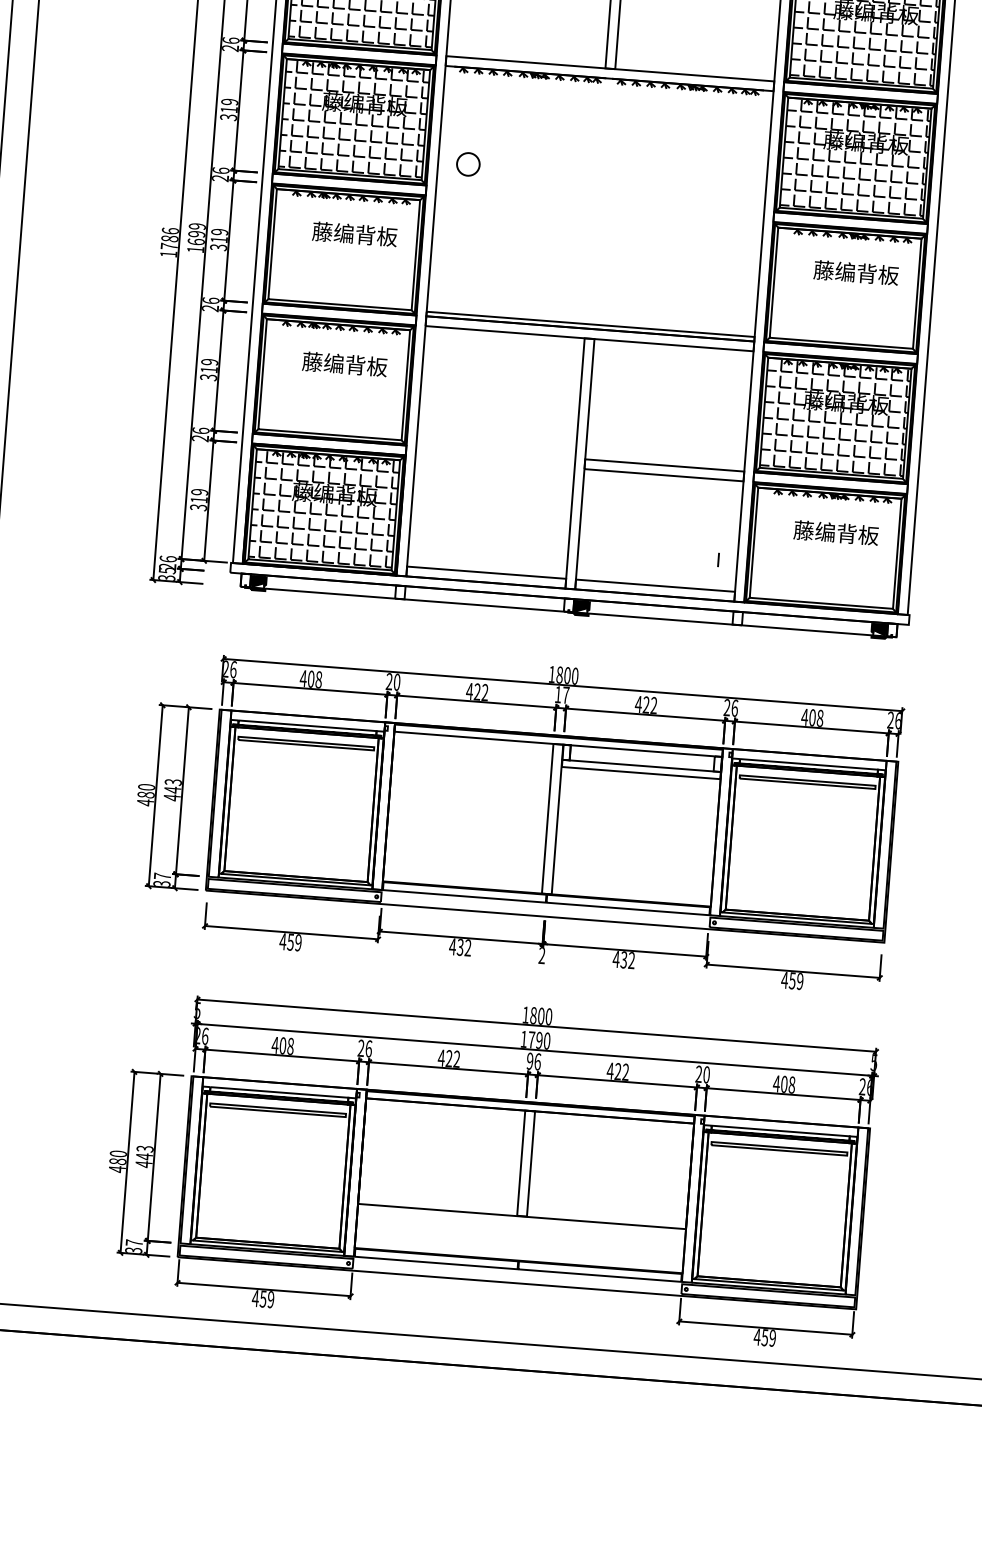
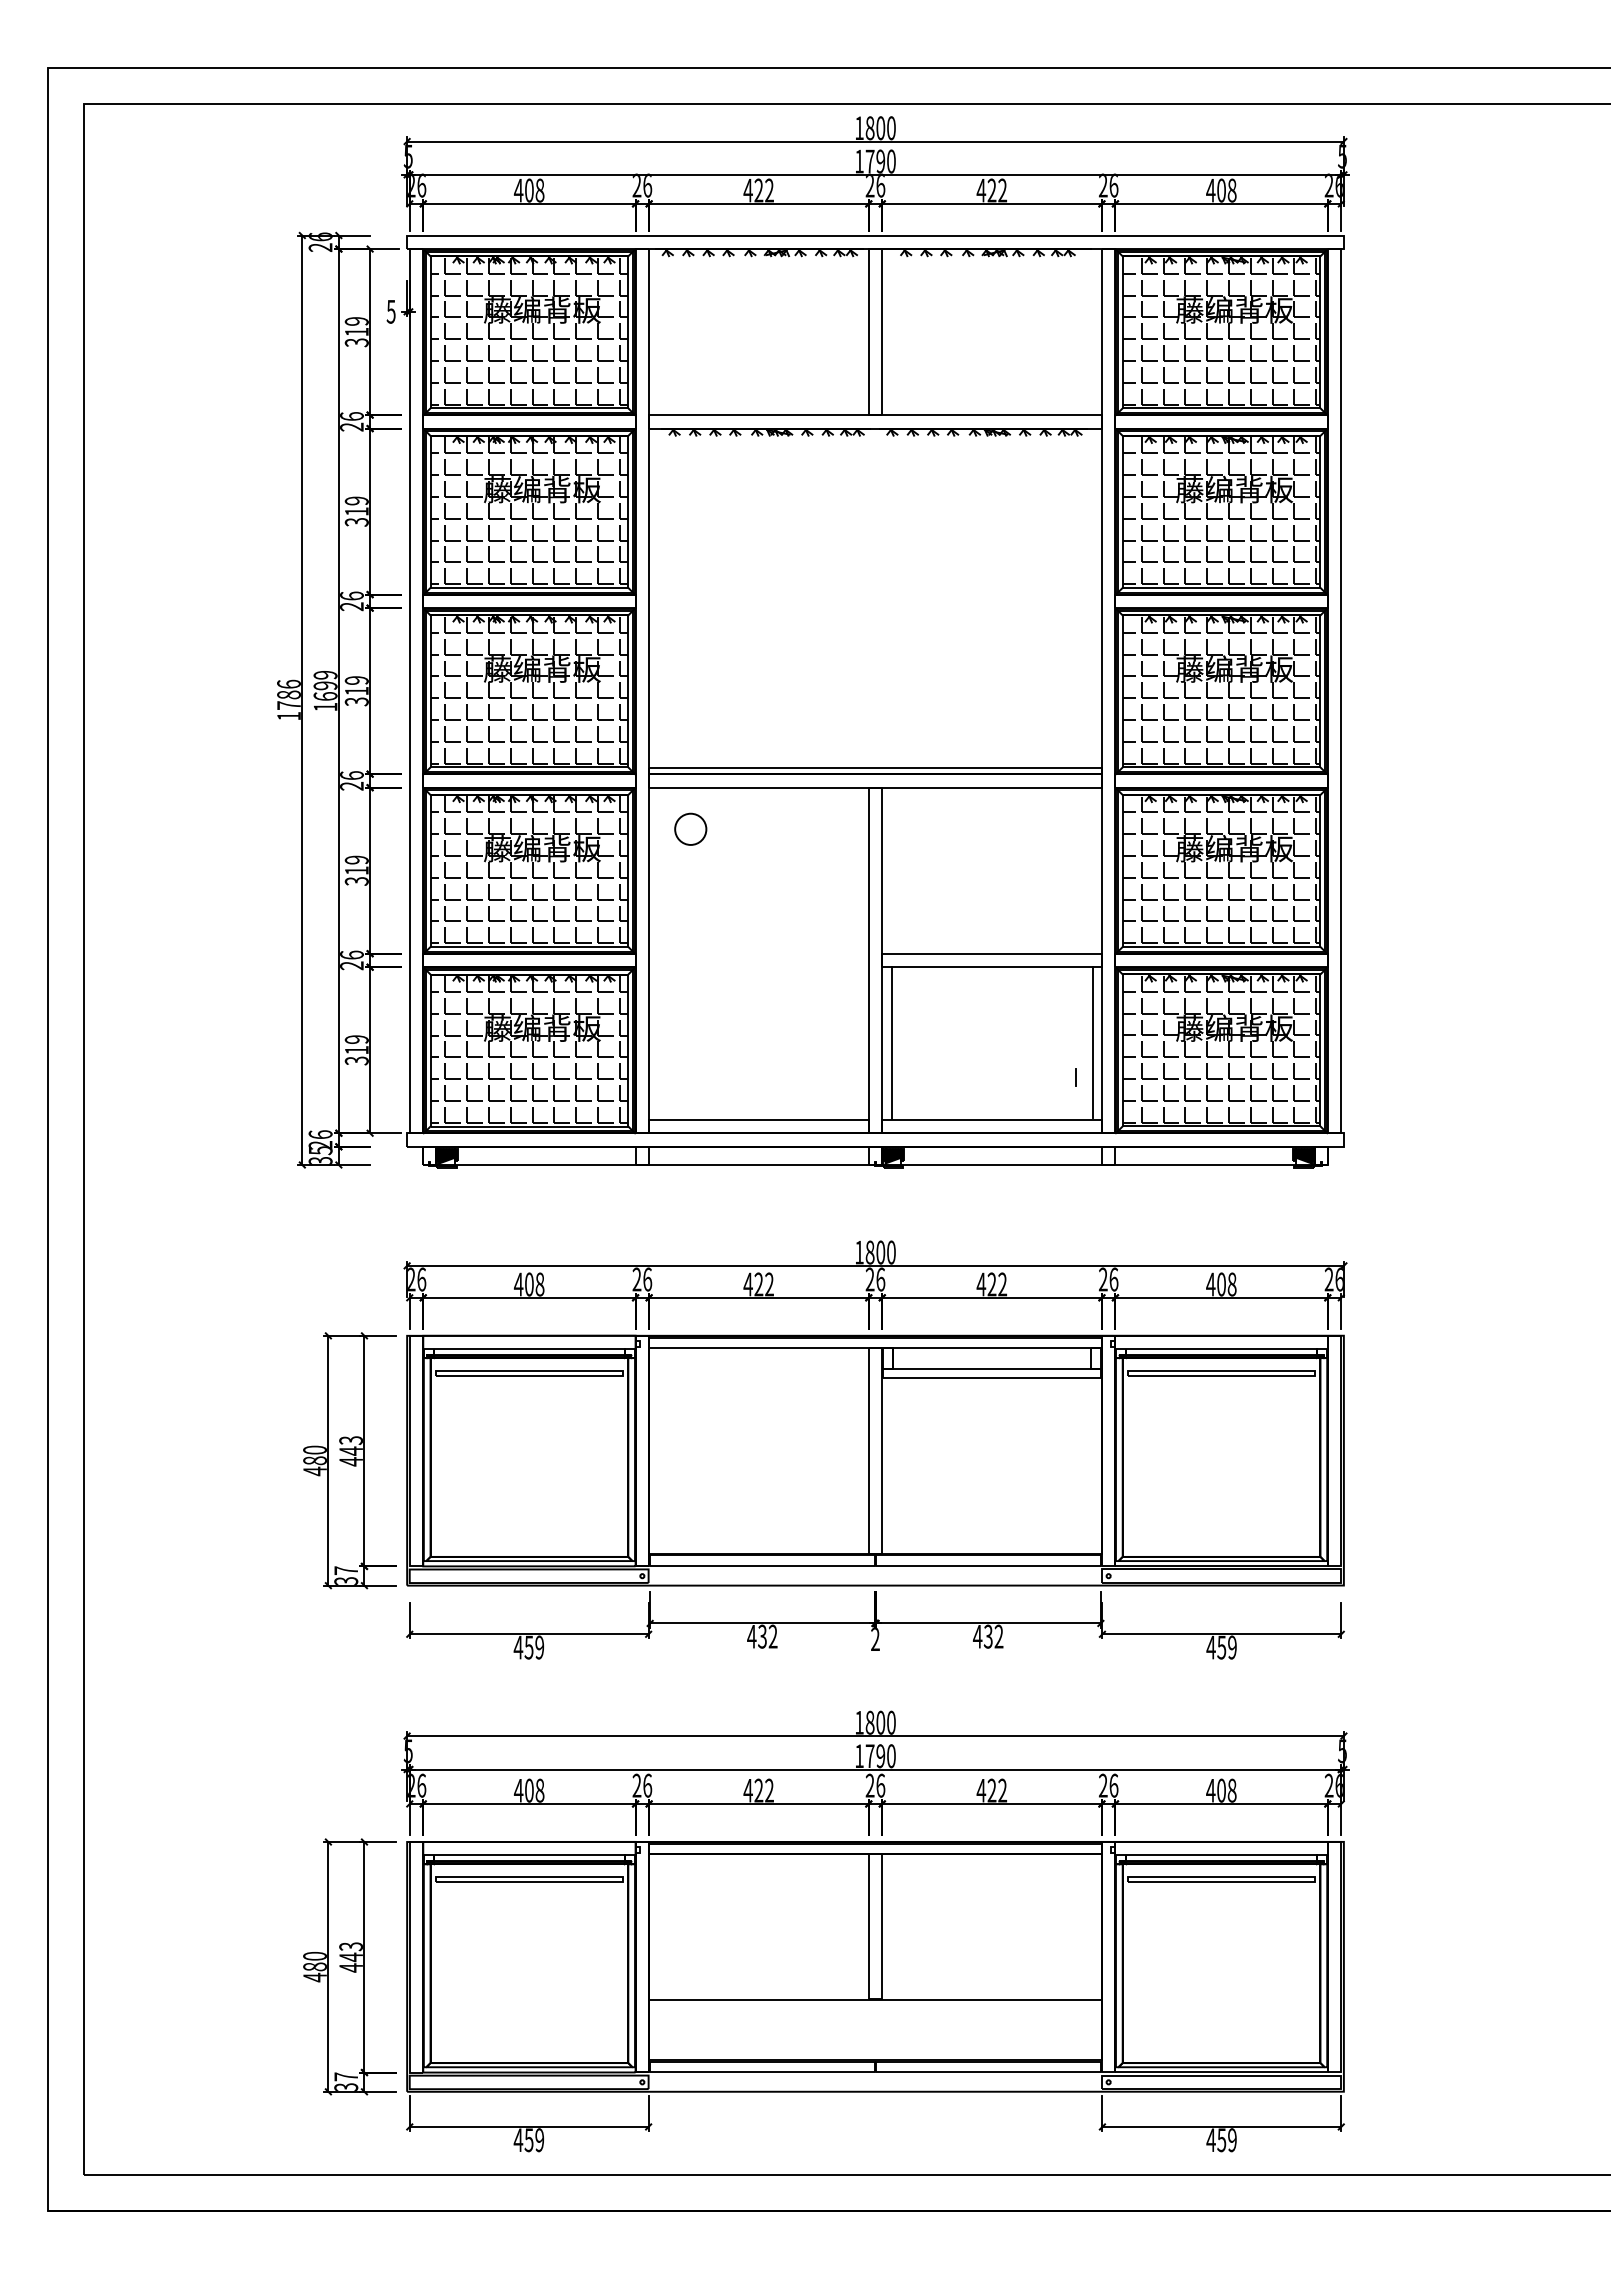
circle: (468, 163) -> (690, 828), moved
hatch: (344, 248) -> (529, 689), added
hatch: (845, 286) -> (1221, 689), added
hatch: (334, 378) -> (529, 869), added
line: (586, 524) -> (891, 1043), added
line: (732, 535) -> (1092, 1042), added
hatch: (825, 546) -> (1221, 1048), added
text: (397, 682) -> (647, 1279), 20 -> 26
text: (562, 694) -> (875, 1279), 17 -> 26
text: (529, 1061) -> (869, 1785), 96 -> 26
text: (706, 1074) -> (1113, 1785), 20 -> 26

